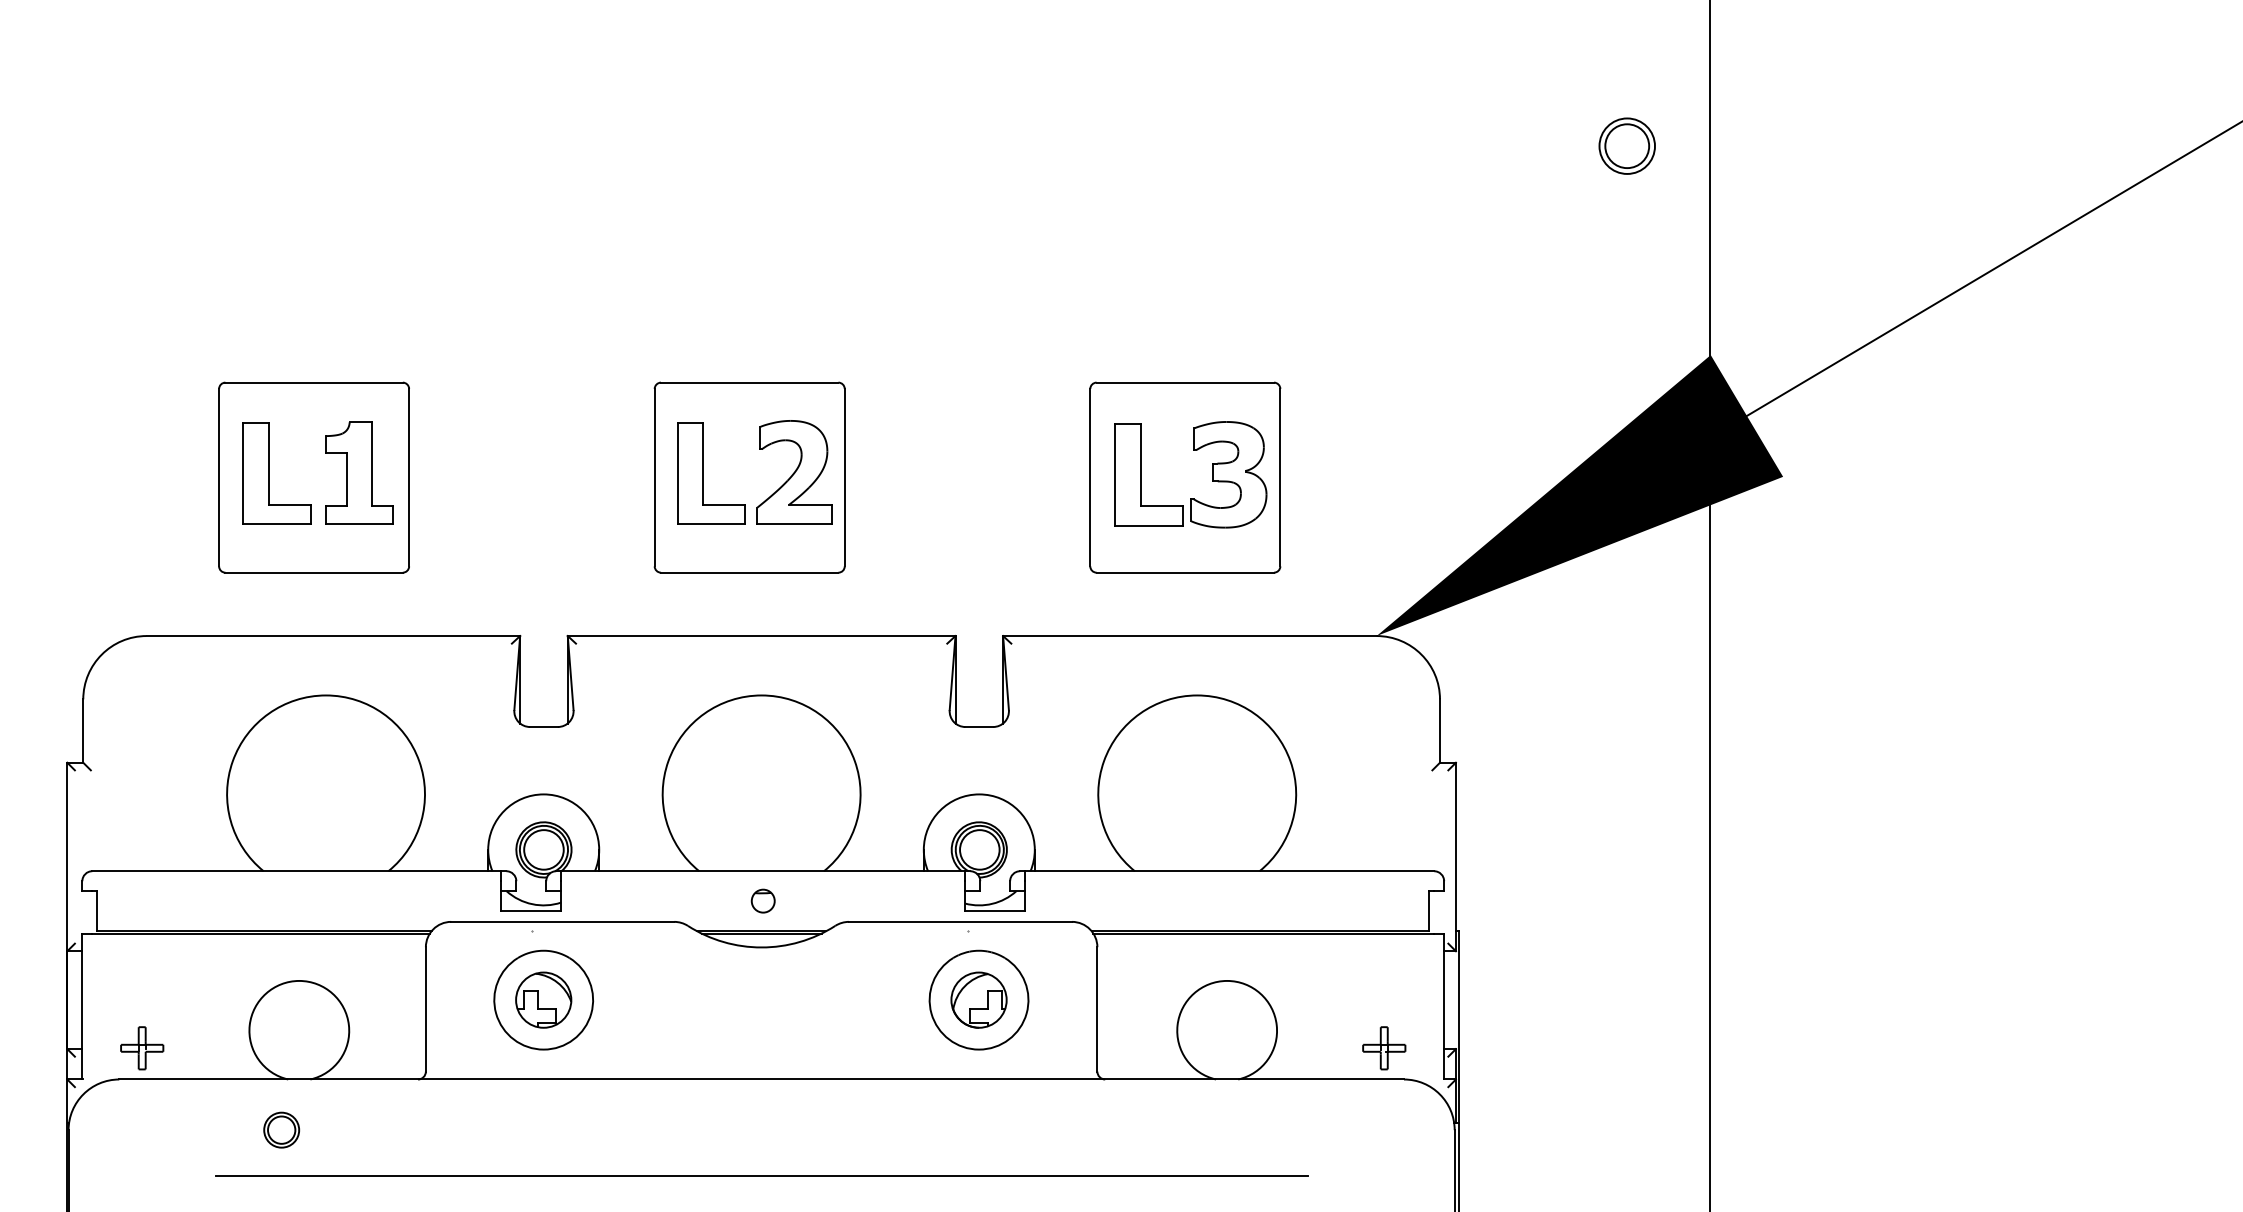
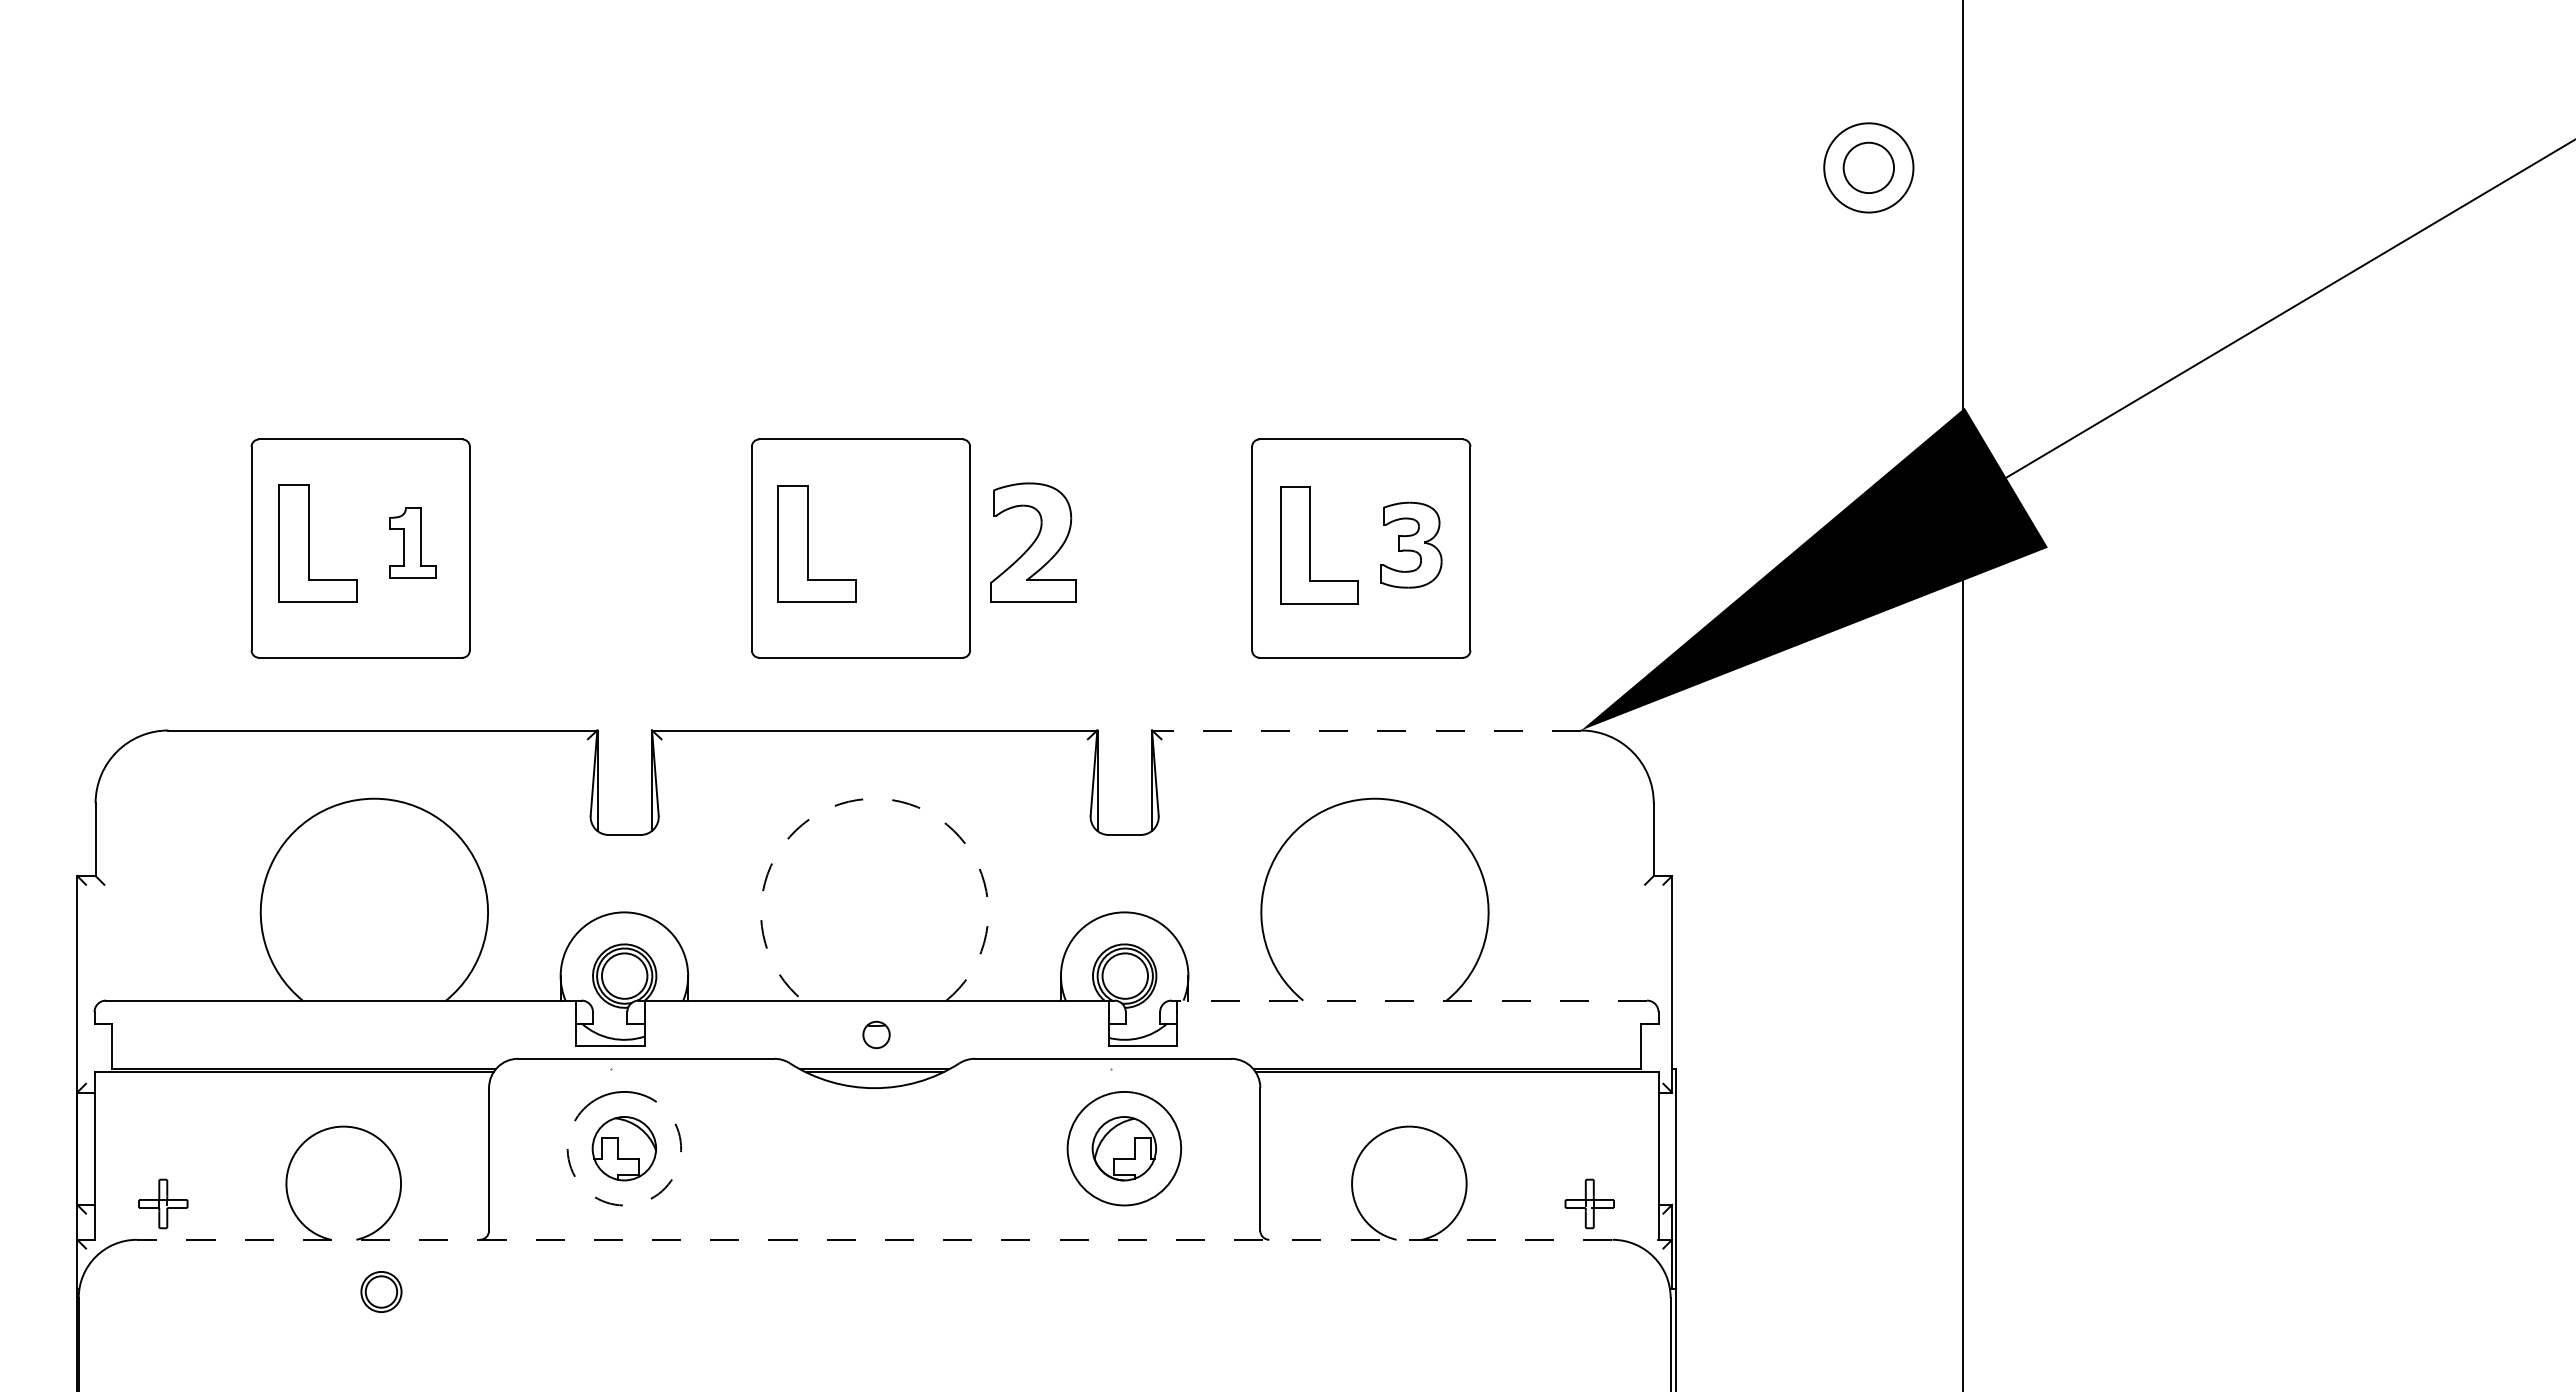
circle: (1626, 145) -> (1868, 167), size x1.4
part: (794, 472) -> (1033, 542), moved
part: (359, 473) -> (412, 543), size x0.6
part: (1229, 474) -> (1411, 544), size x0.7
line: (1189, 636) -> (1366, 730), solid -> dashed
arc: (761, 695) -> (874, 798), solid -> dashed
line: (1229, 871) -> (1412, 1000), solid -> dashed
arc: (543, 1049) -> (624, 1205), solid -> dashed
line: (761, 1079) -> (874, 1239), solid -> dashed
part: (281, 1129) -> (381, 1291), moved
line: (761, 1175) -> (874, 1350), removed

